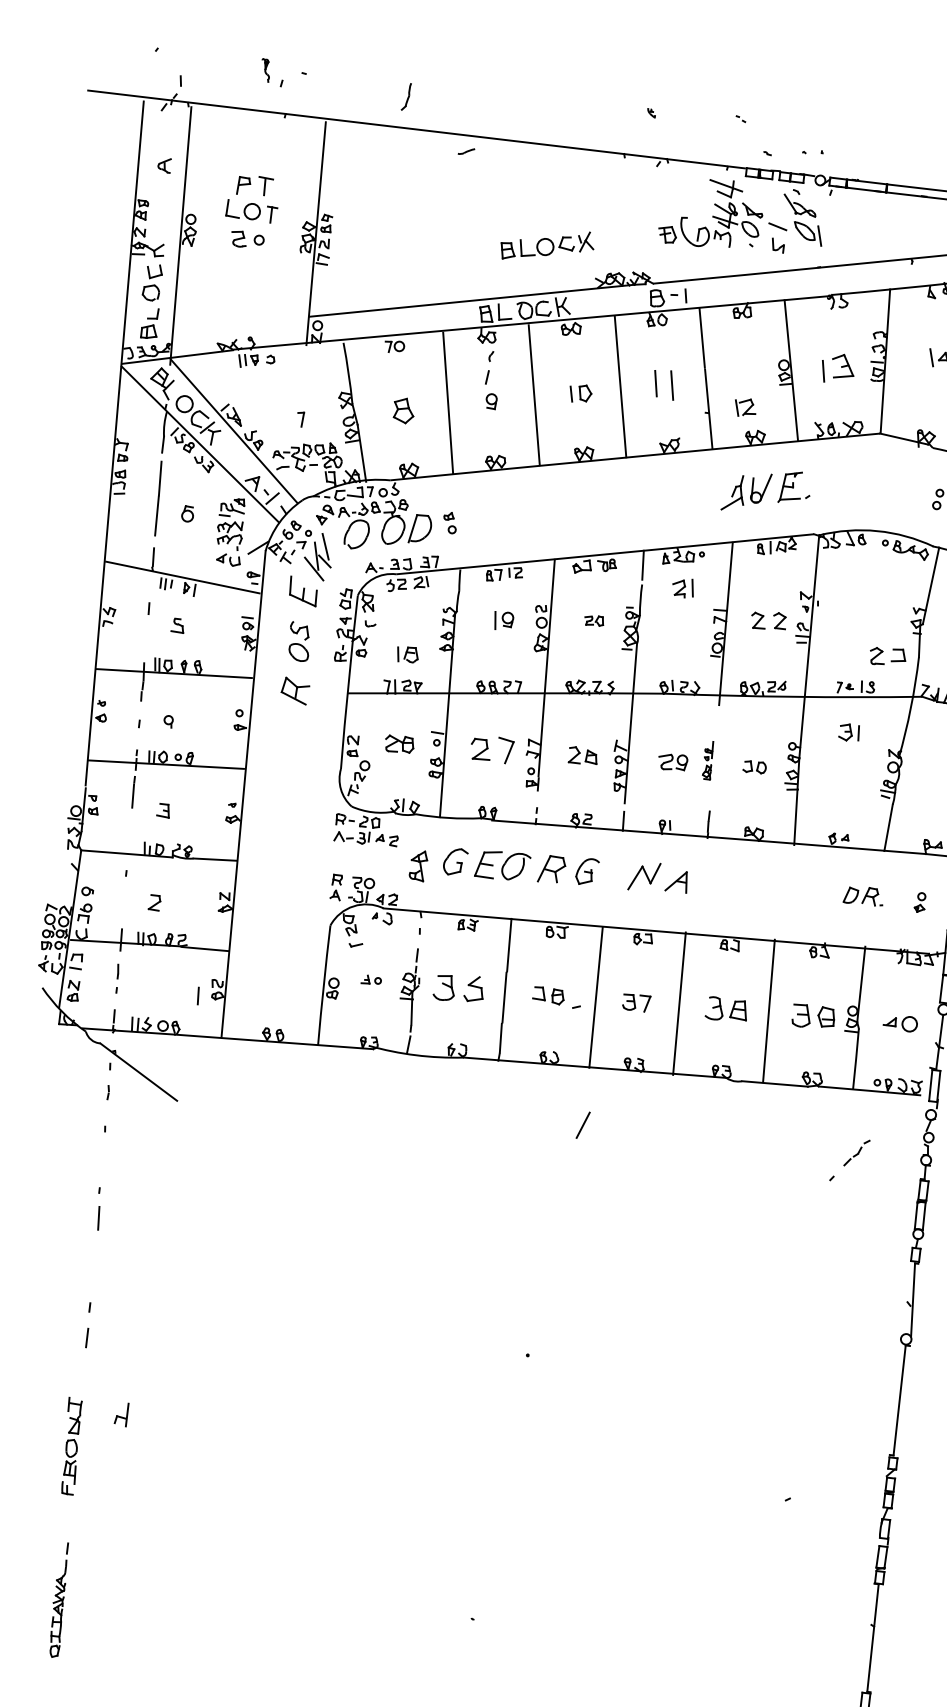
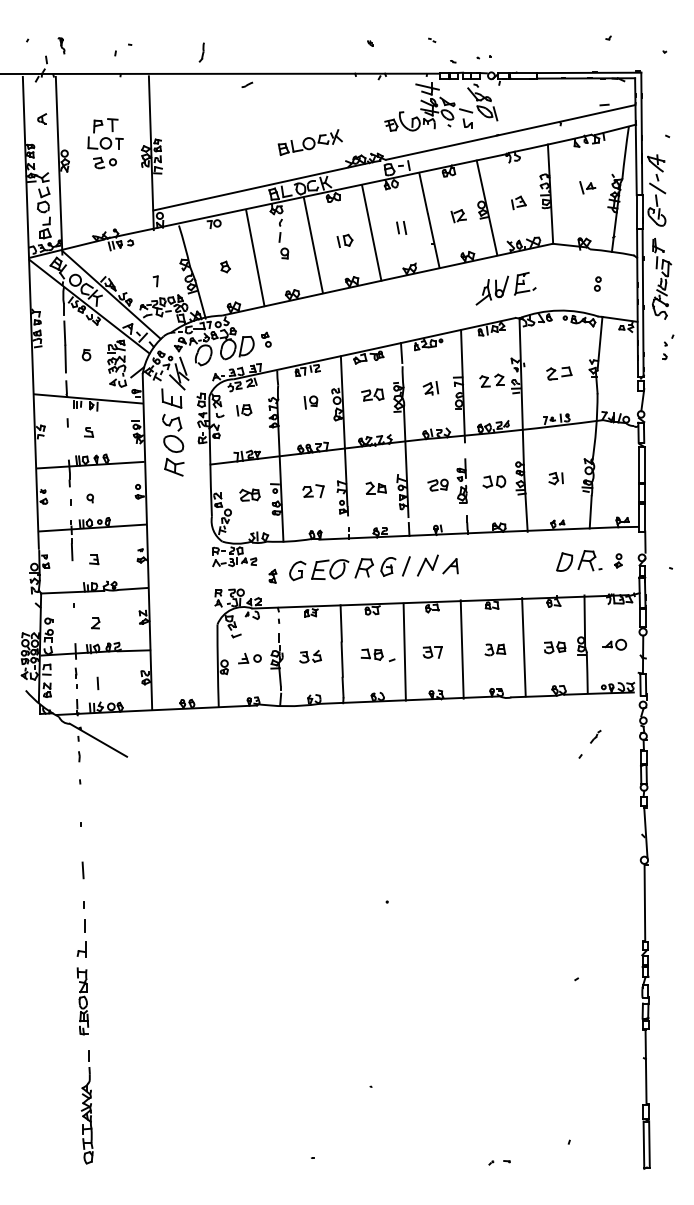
part: (265, 69) -> (61, 45), moved
part: (837, 368) -> (518, 202), size x0.62
part: (664, 383) -> (401, 227), size x0.62
part: (745, 408) -> (458, 216), moved
part: (403, 409) -> (225, 266), size x0.62
part: (765, 491) -> (505, 288), moved
part: (682, 588) -> (430, 388), moved
part: (593, 620) -> (372, 394), size x1.67
part: (300, 640) -> (173, 432), size x1.43
part: (408, 655) -> (244, 410), moved
part: (888, 656) -> (559, 373), moved
part: (848, 732) -> (555, 478), moved
part: (491, 749) -> (313, 491), size x0.71
part: (707, 759) -> (461, 480), size x1.67
part: (755, 766) -> (494, 481), size x1.43
part: (418, 864) -> (272, 575), size x0.62
part: (864, 895) -> (579, 560), size x1.67
part: (370, 980) -> (249, 658), size x1.67
part: (459, 987) -> (310, 656), size x0.62
line: (197, 996) -> (97, 683), moved
part: (727, 1009) -> (495, 649), size x0.71
part: (814, 1016) -> (555, 647), size x0.71
line: (583, 1125) -> (406, 566), moved
part: (856, 1152) -> (595, 736), size x0.62
line: (97, 1218) -> (82, 870), moved
part: (121, 1414) -> (81, 949), moved
part: (59, 1600) -> (87, 1107), size x1.43

